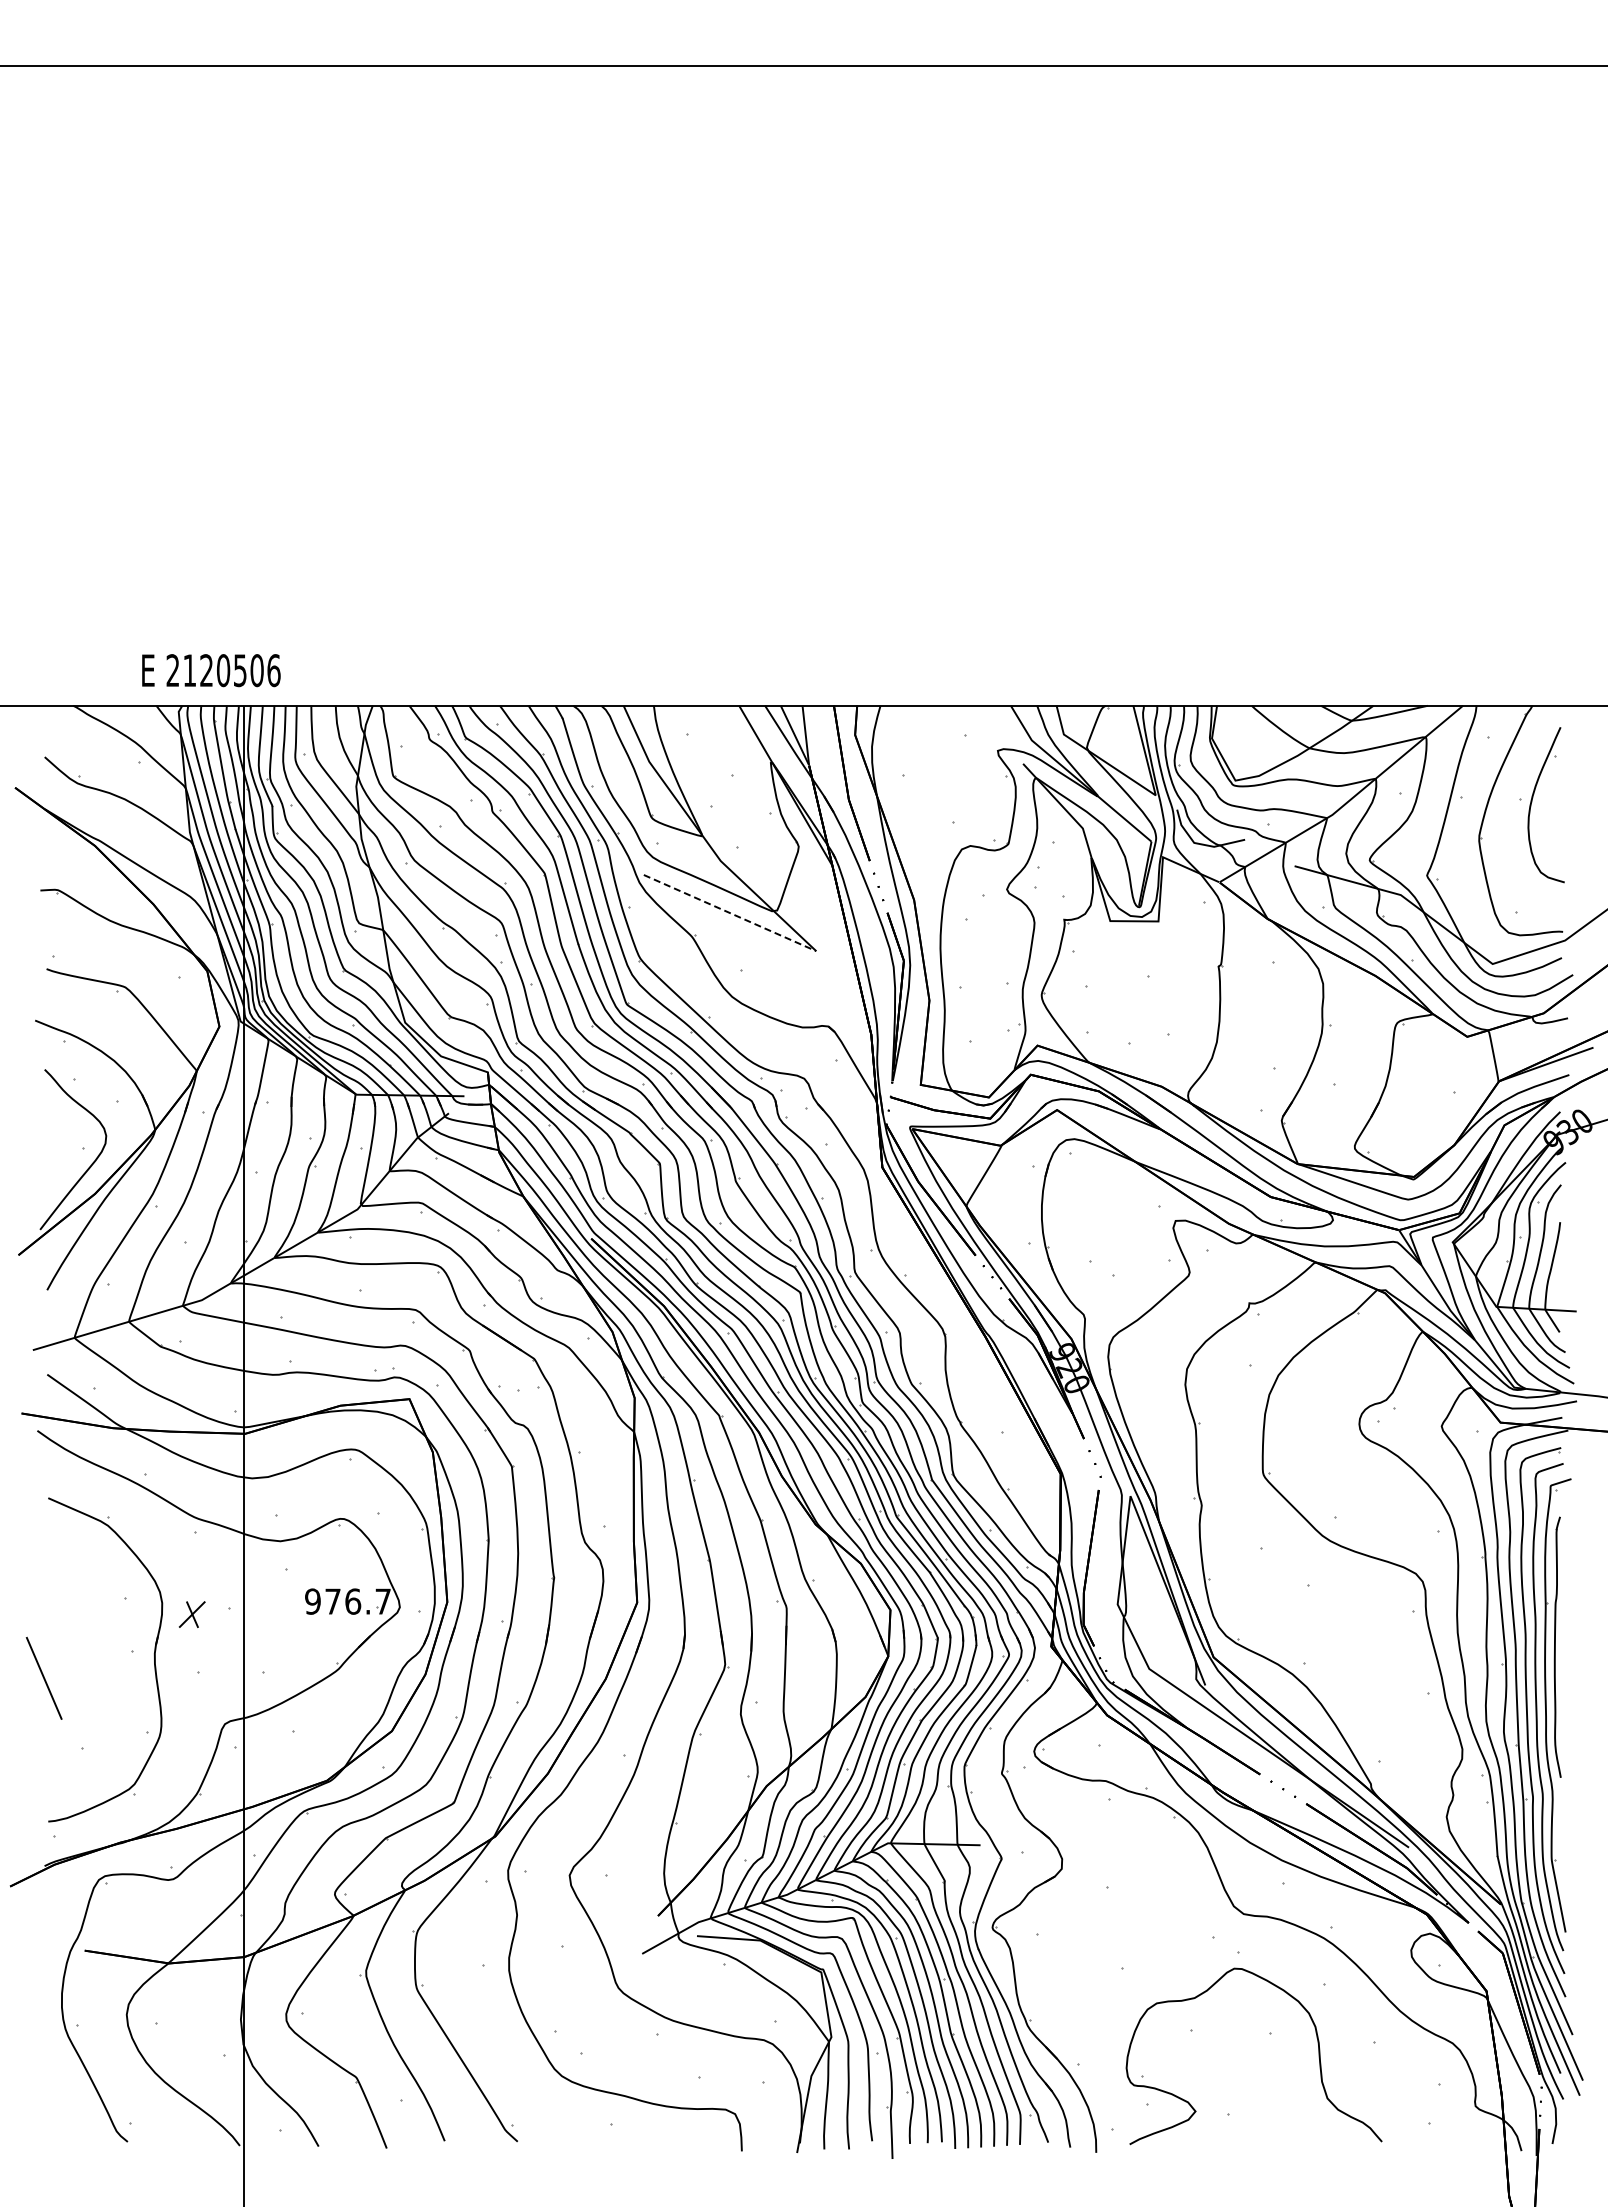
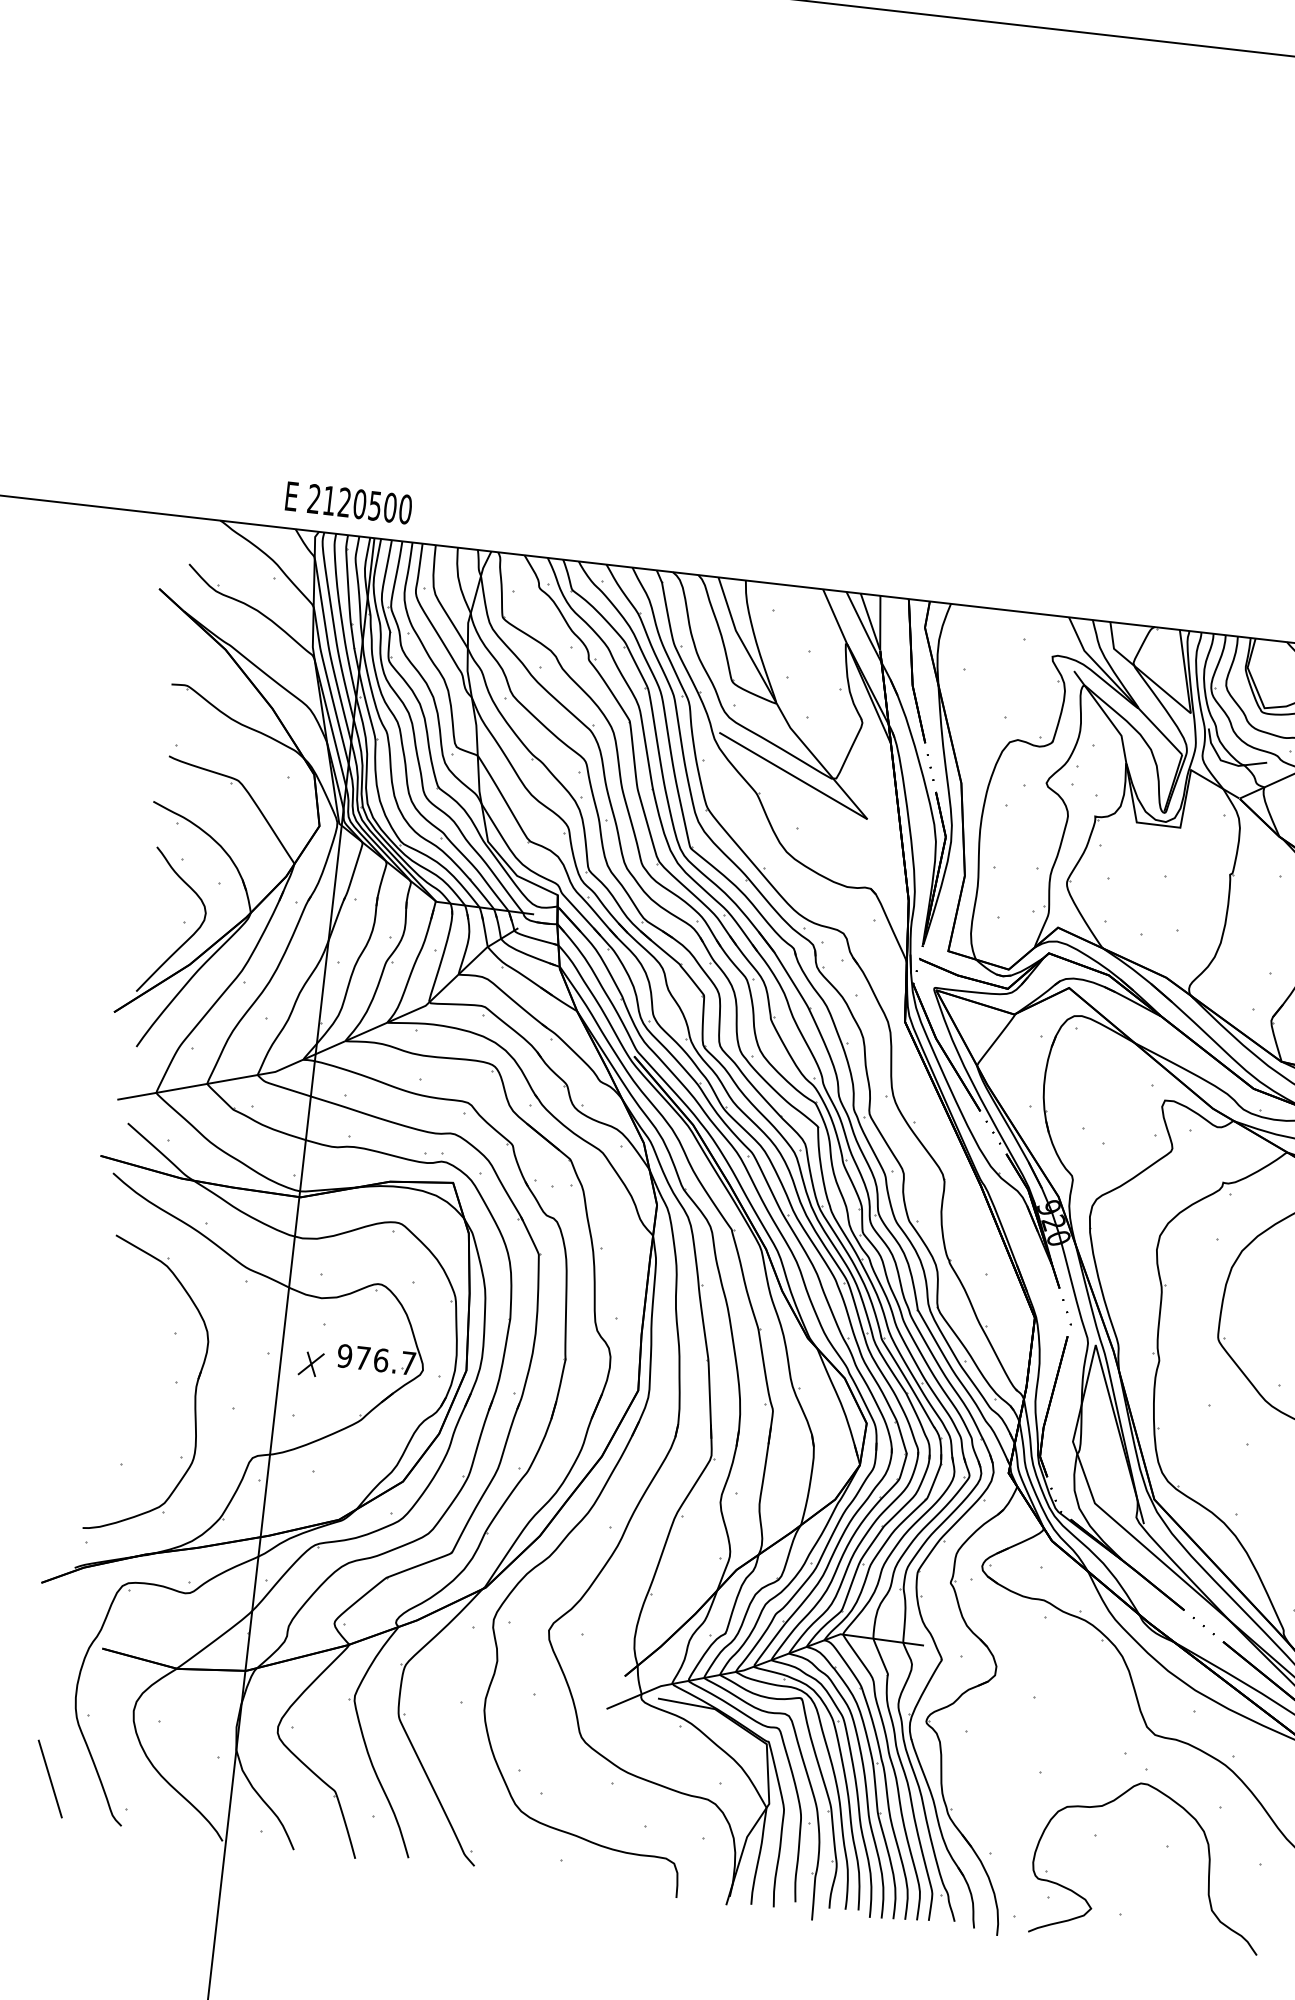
text: (273, 670) -> (405, 509), 2120506 -> 2120500
line: (730, 913) -> (793, 776), dashed -> solid
part: (191, 1614) -> (310, 1364), moved
line: (43, 1678) -> (49, 1779), moved

